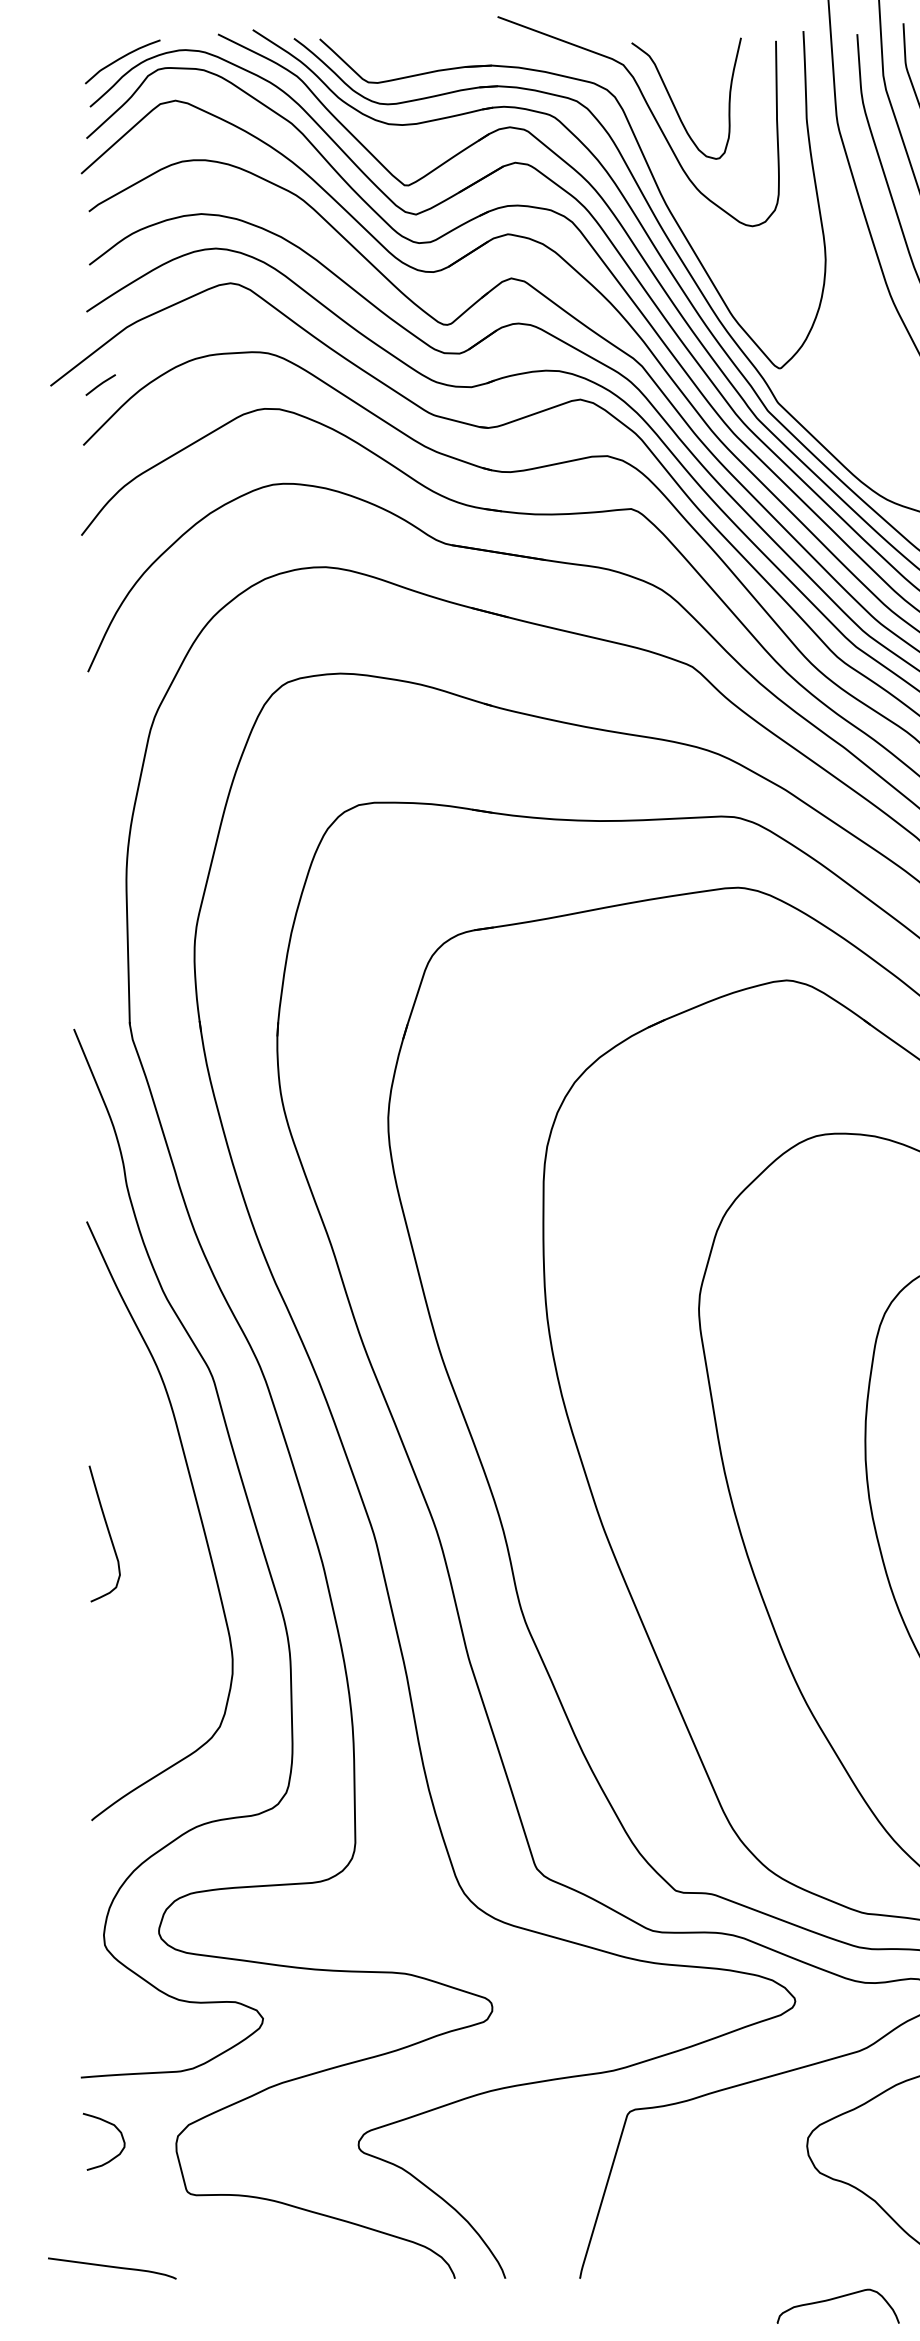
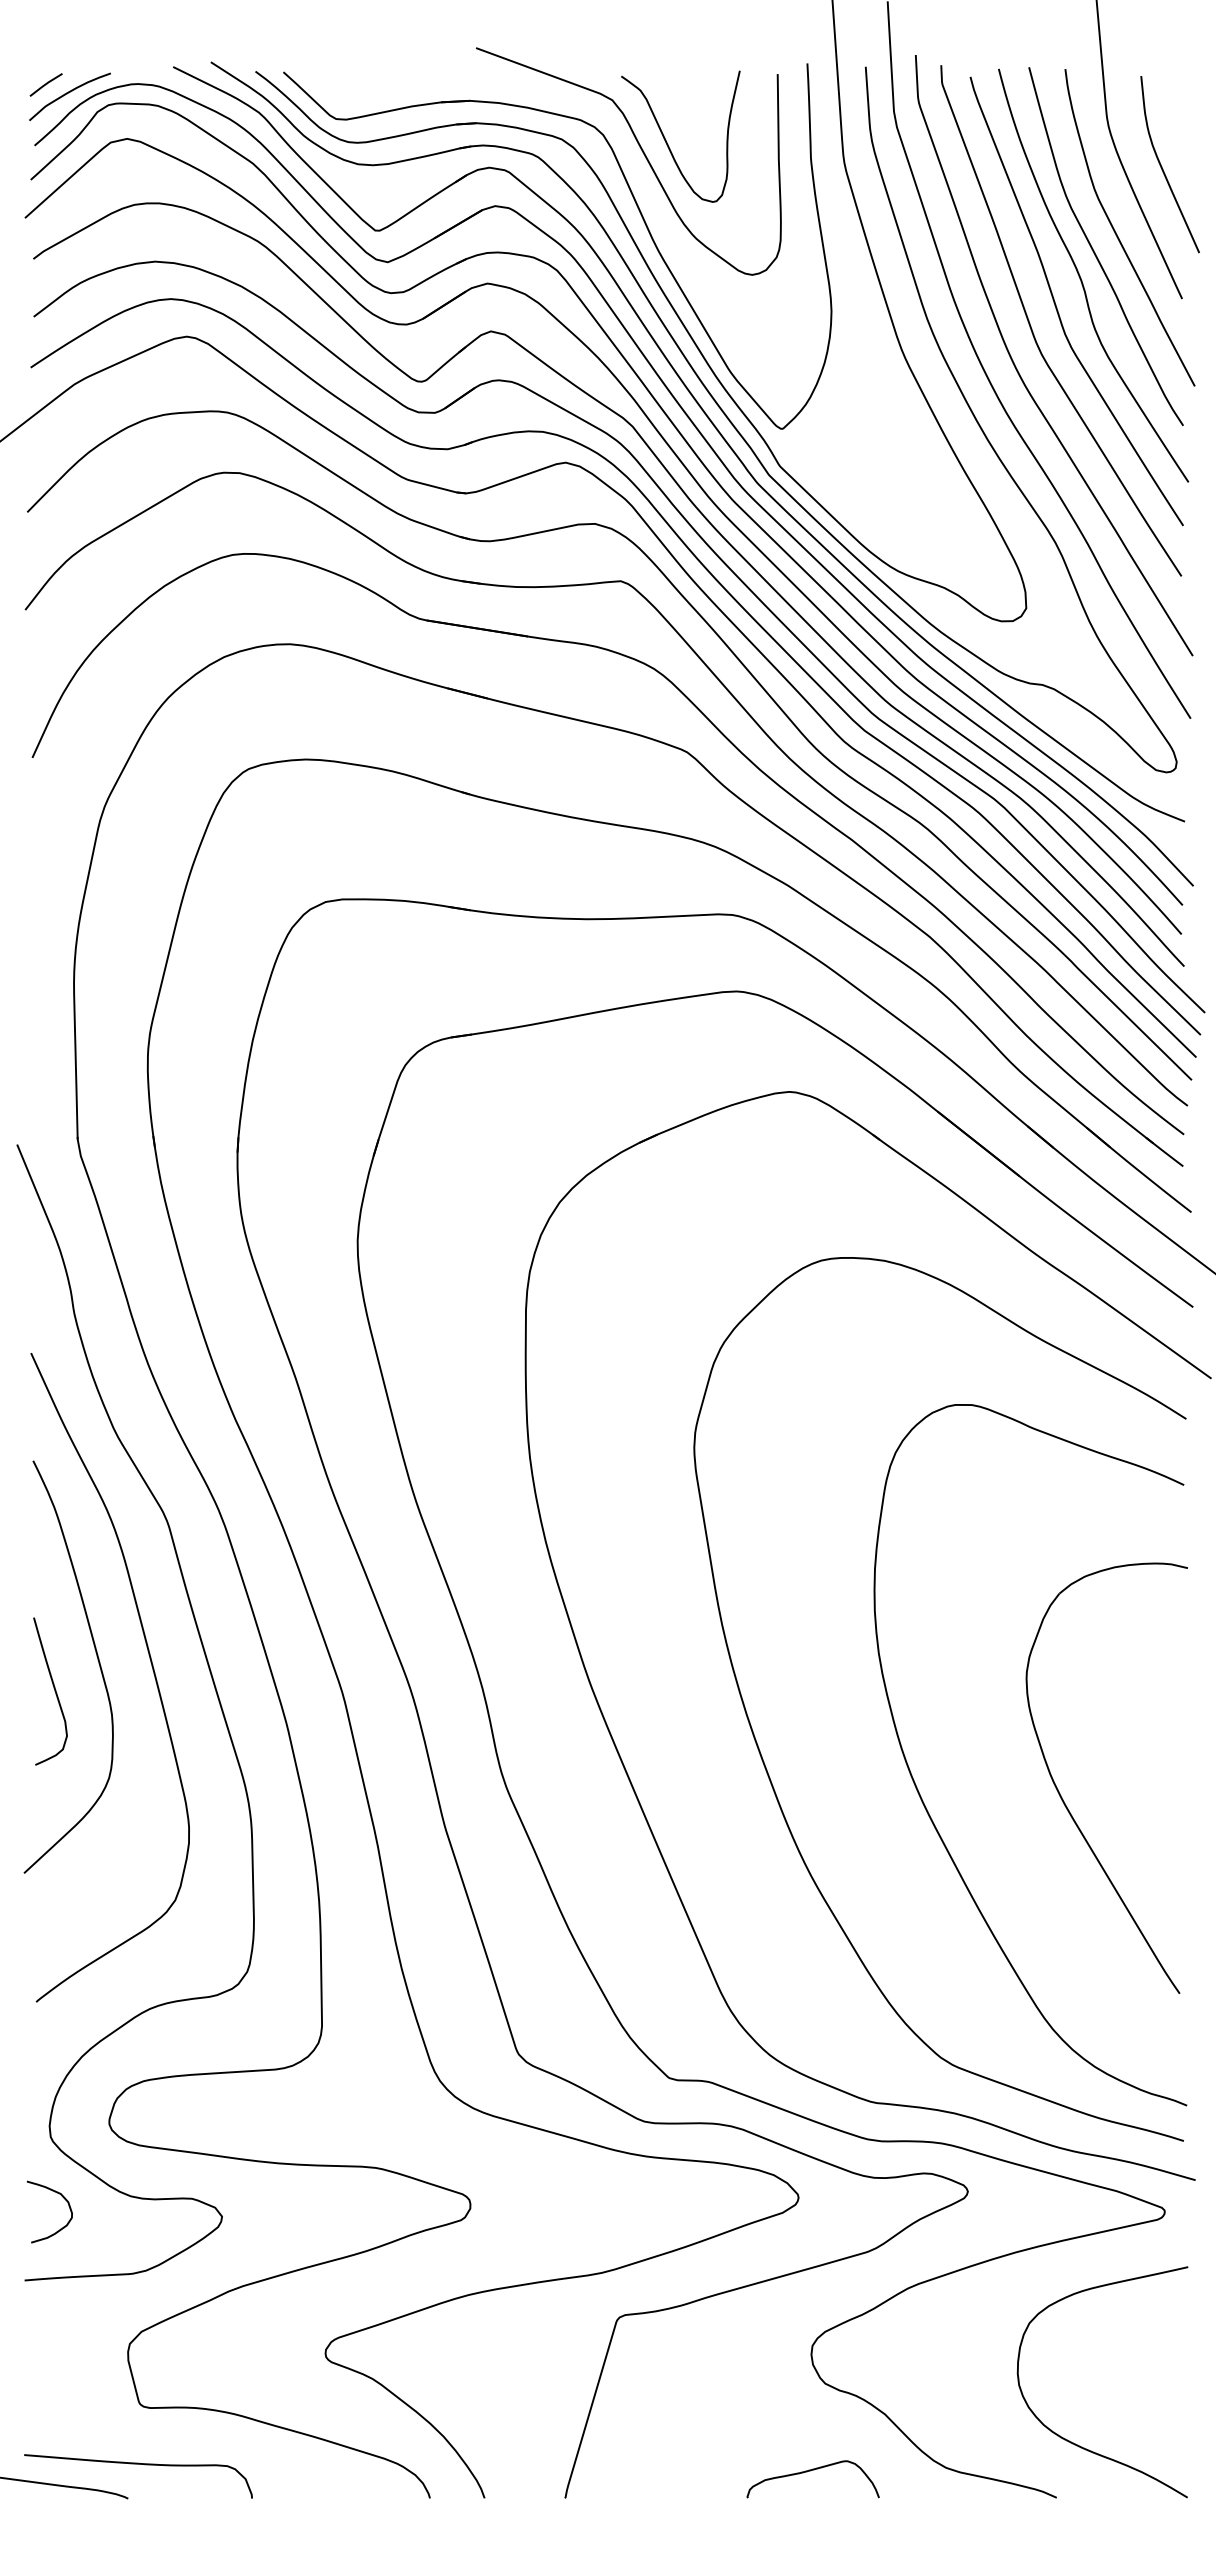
line: (100, 384) -> (45, 84), moved
curve: (148, 1505) -> (97, 1660), added
curve: (115, 2128) -> (62, 2197), moved
curve: (185, 2247) -> (138, 2464), added
curve: (835, 2299) -> (810, 2471), moved

